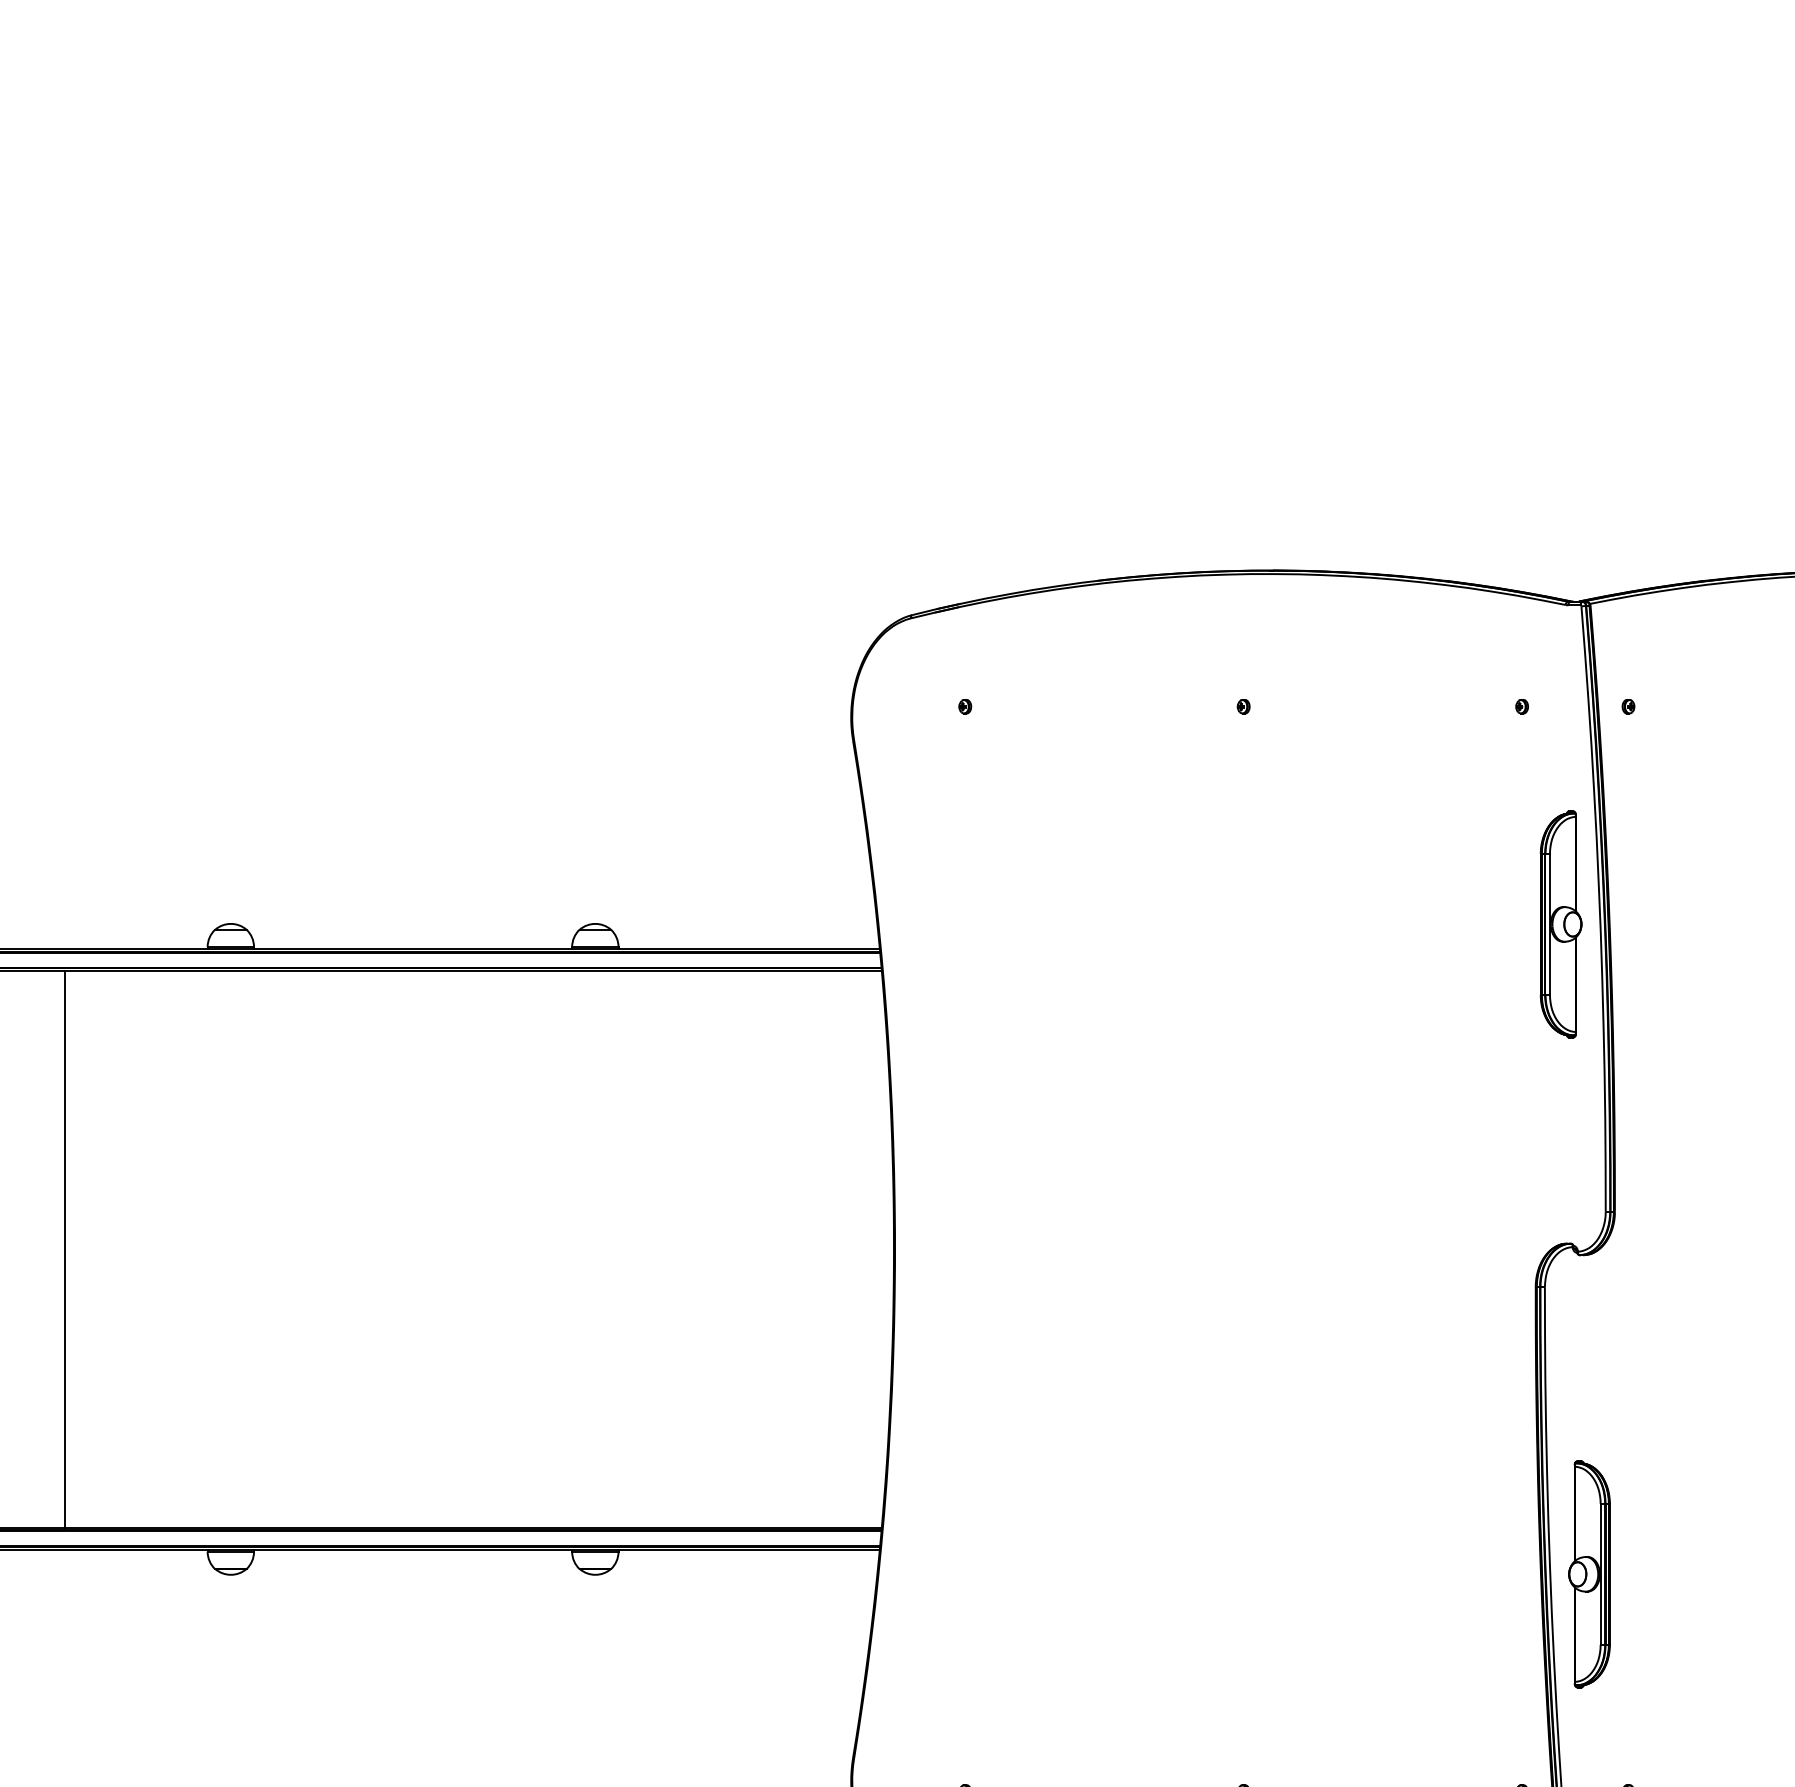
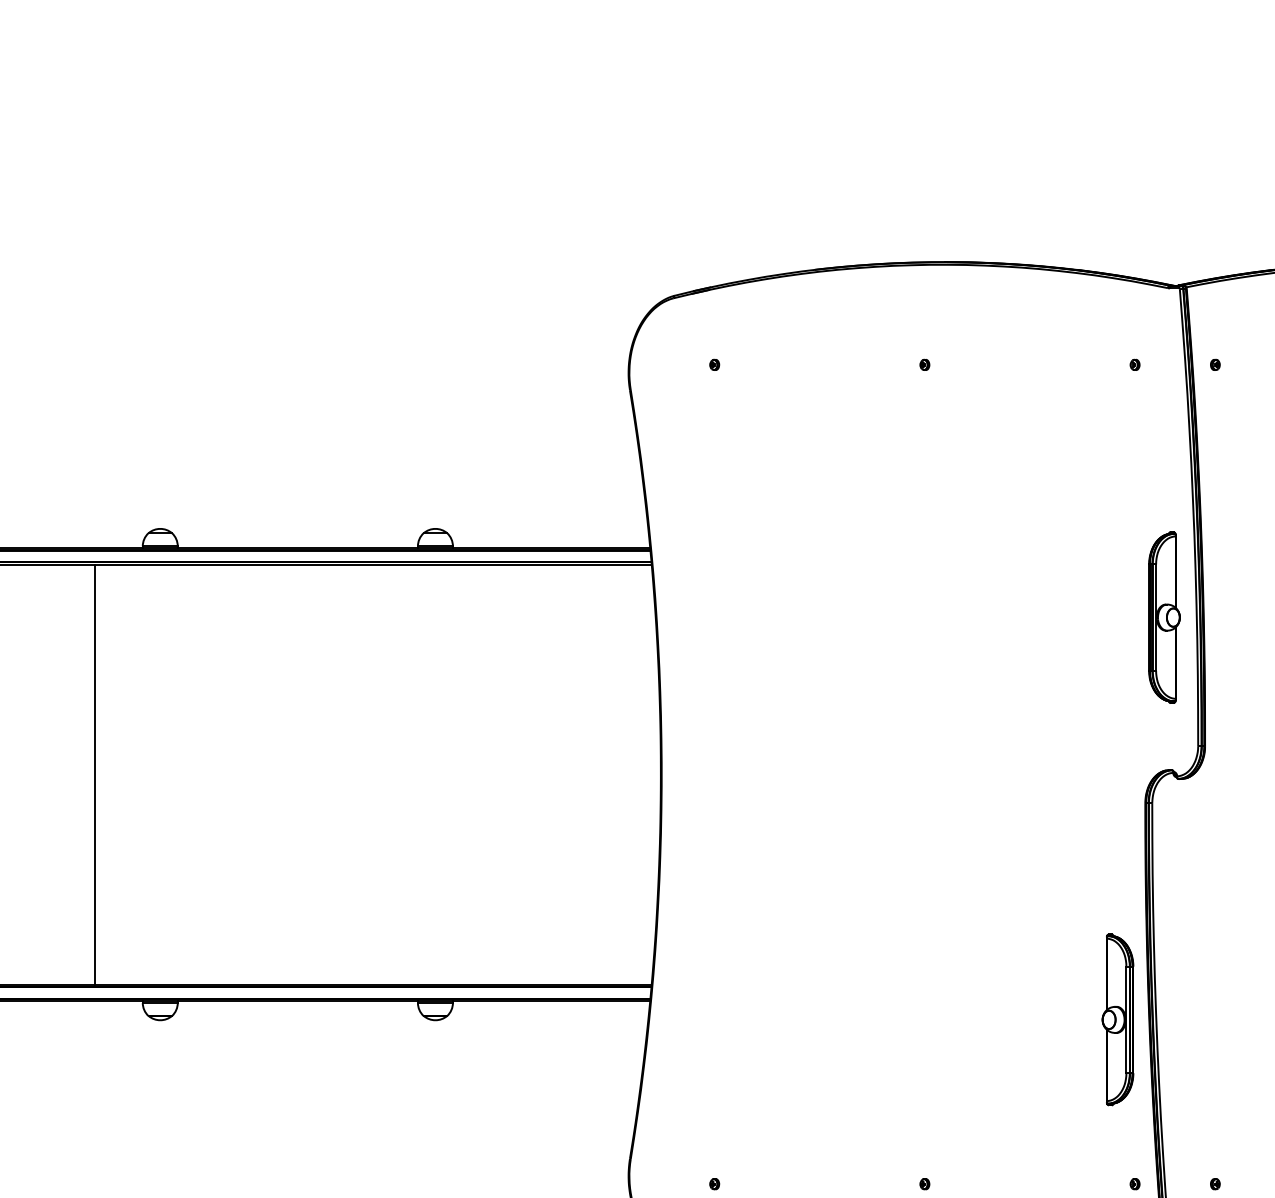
part: (1560, 924) -> (1164, 617), moved
line: (65, 1249) -> (95, 774), moved
part: (1589, 1574) -> (1117, 1020), moved

